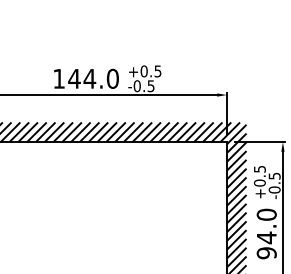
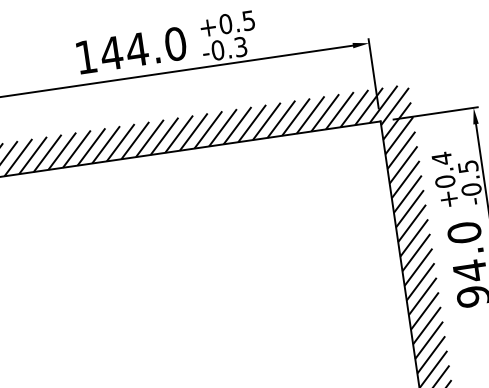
text: (151, 85) -> (241, 45), -0.5 -> -0.3
text: (259, 169) -> (441, 159), +0.5 -> +0.4

